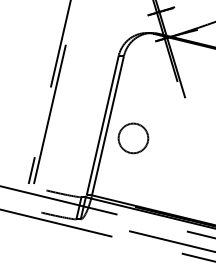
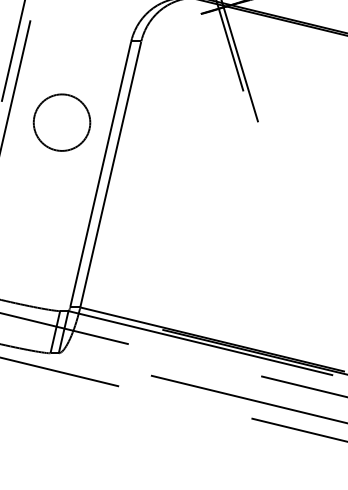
circle: (133, 138) -> (62, 122), moved

